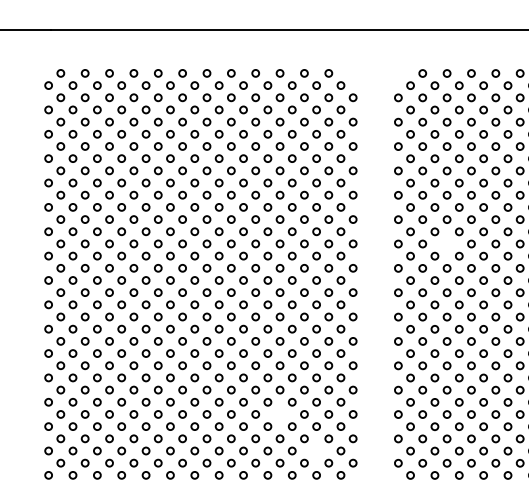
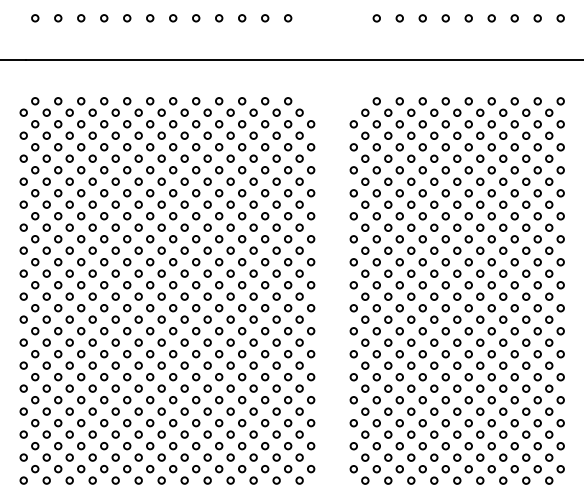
circle: (446, 244) -> (399, 262), added
circle: (280, 414) -> (242, 423), added
circle: (316, 450) -> (276, 457), added

